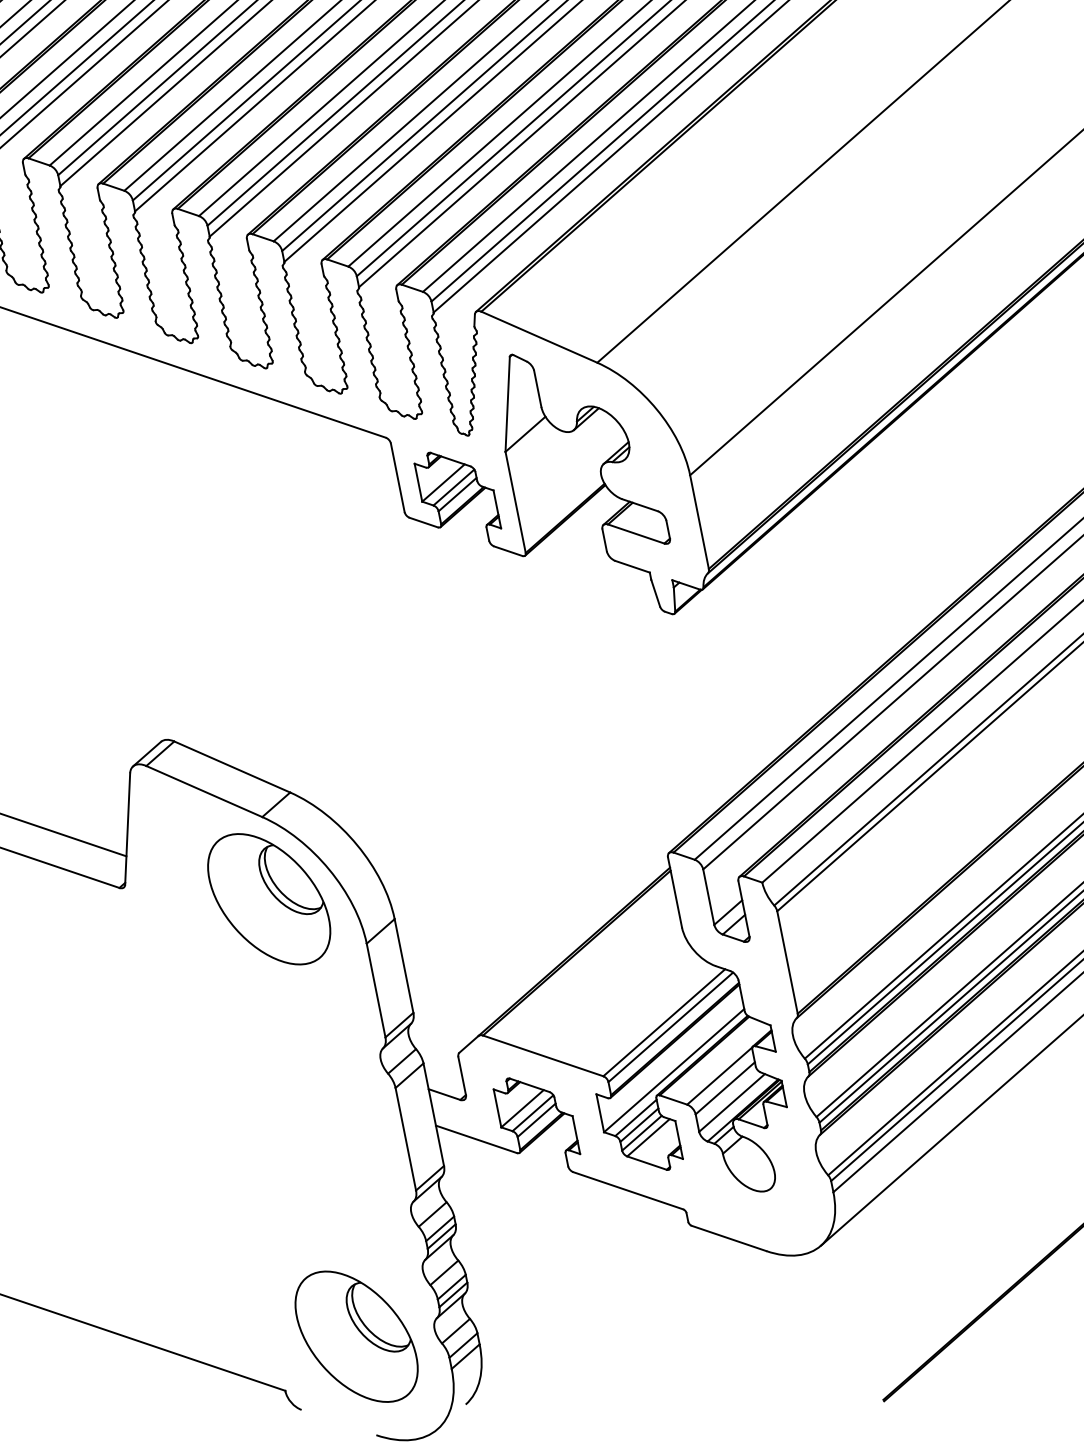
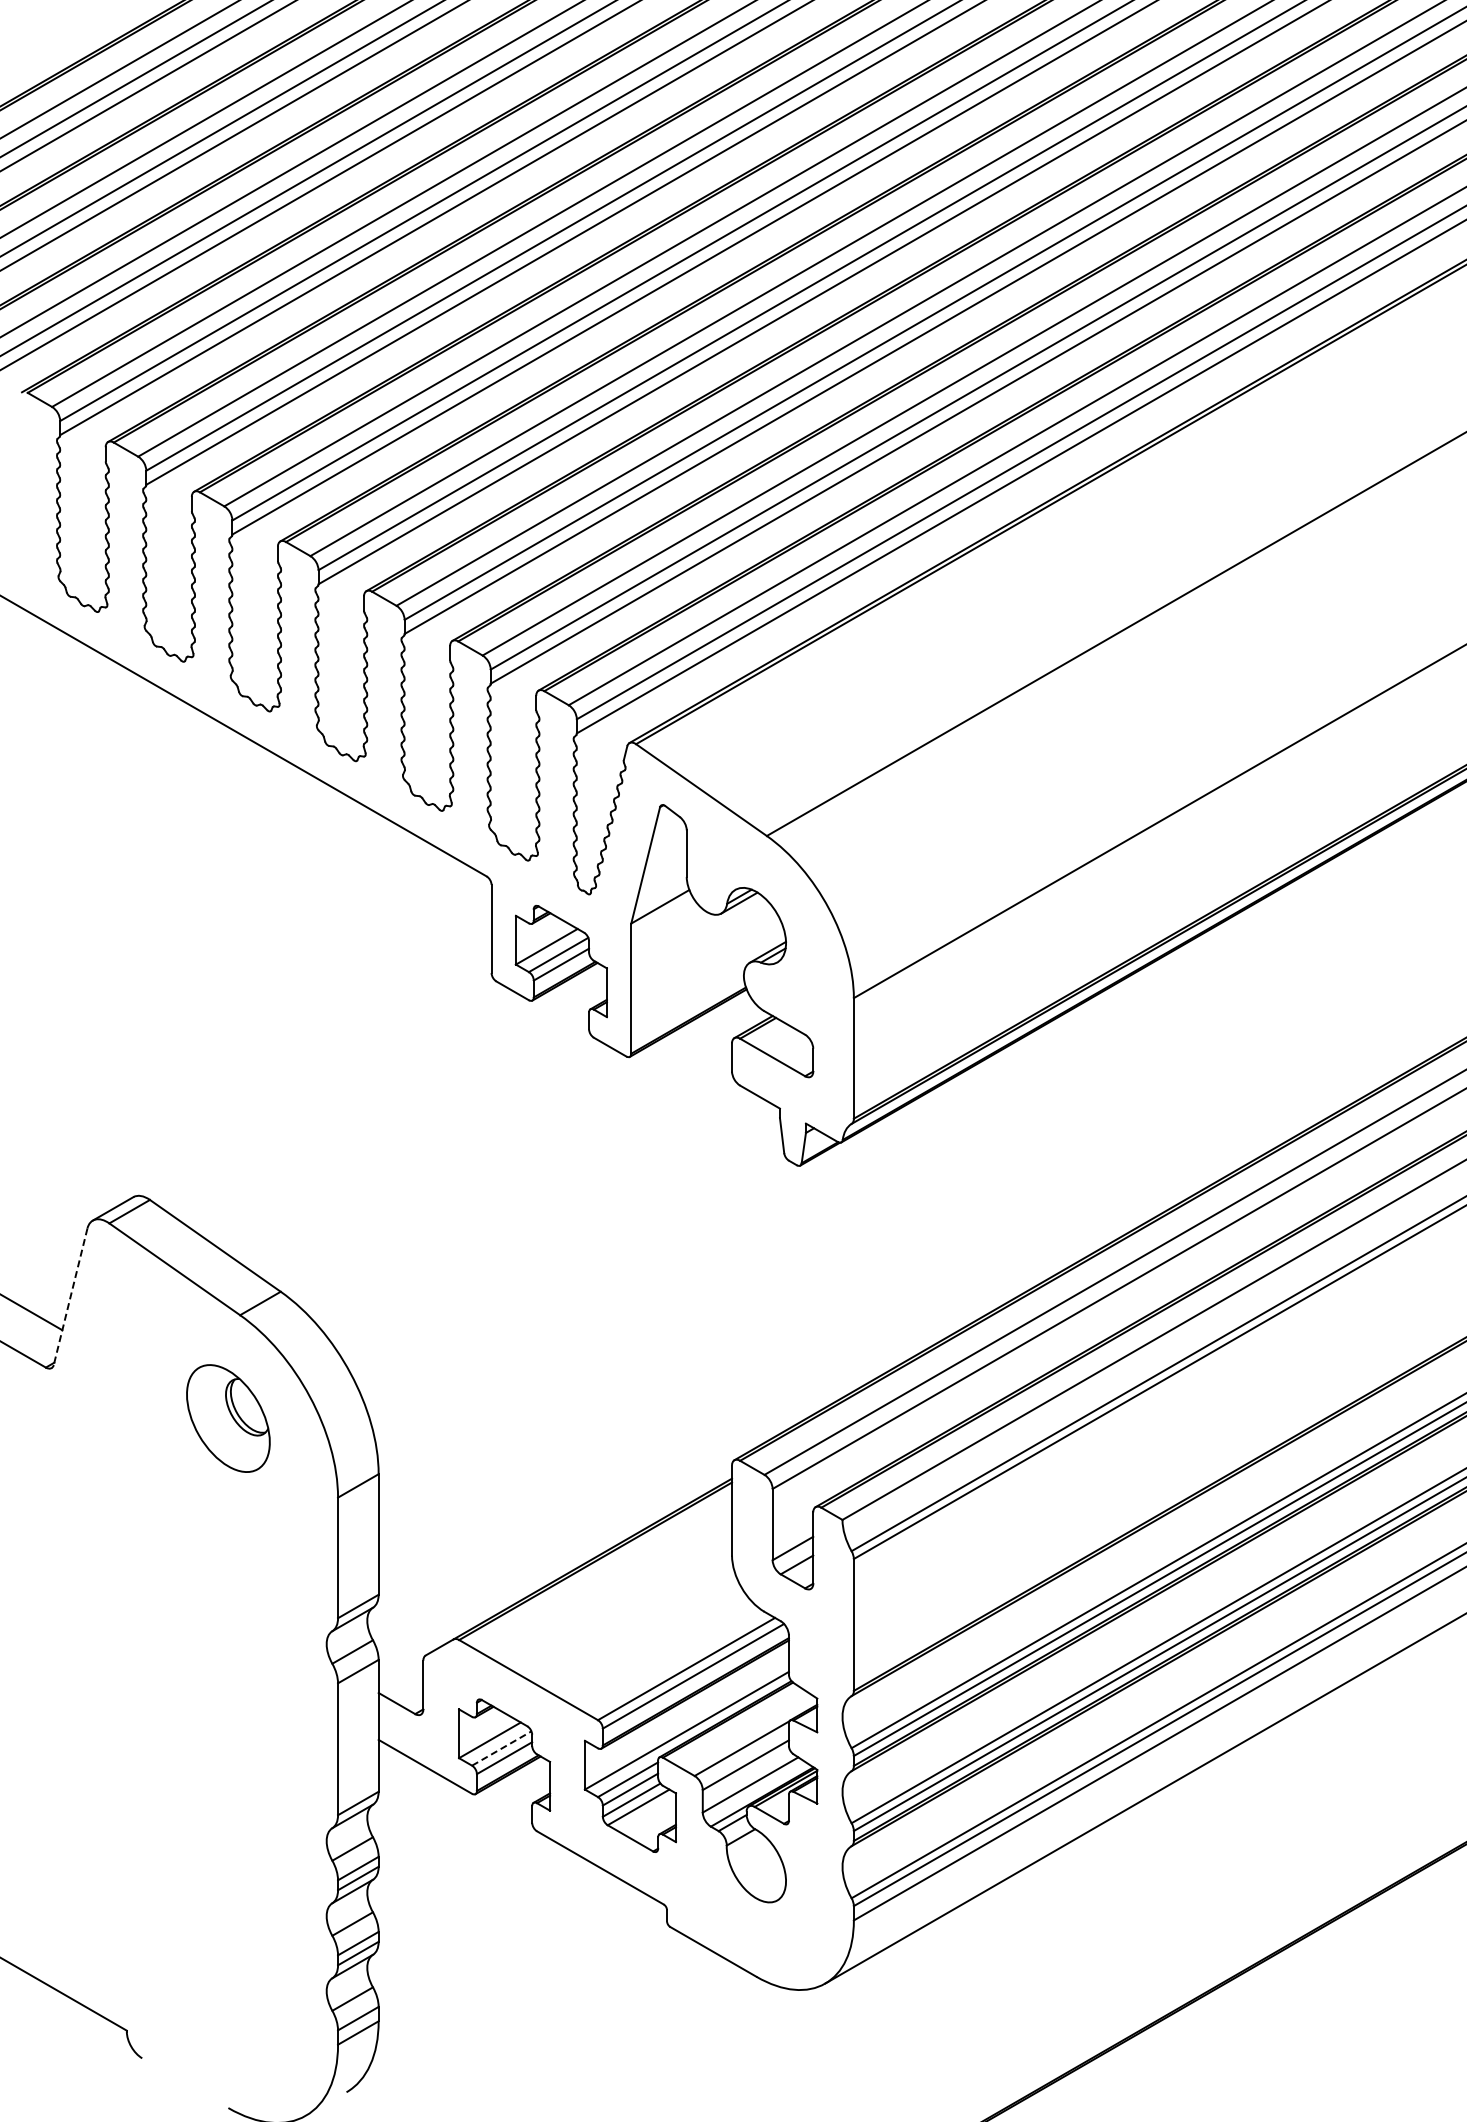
line: (127, 829) -> (70, 1297), solid -> dashed
part: (269, 899) -> (228, 1418), size x0.6
line: (533, 1113) -> (502, 1748), solid -> dashed
part: (356, 1336) -> (228, 1981), removed

